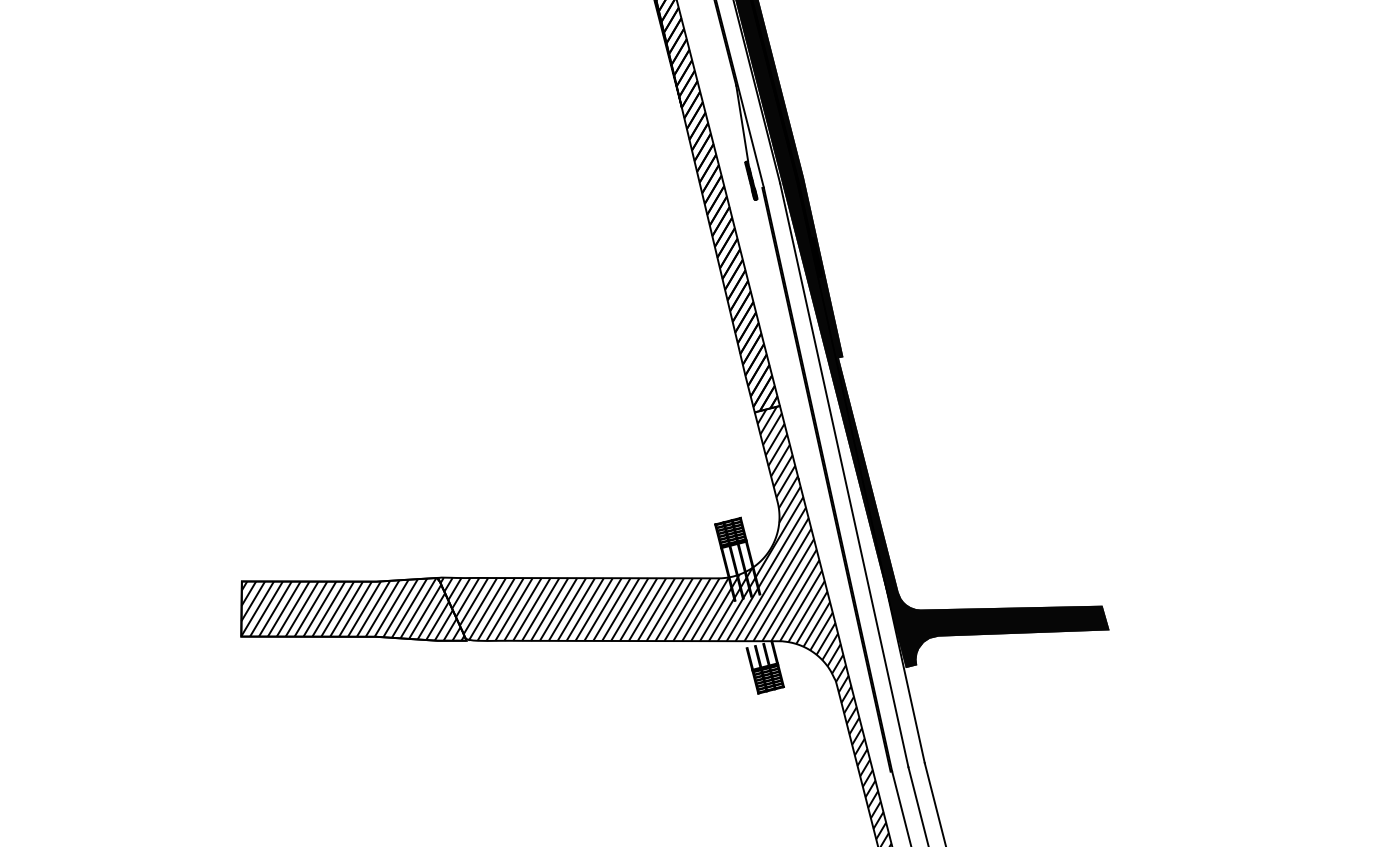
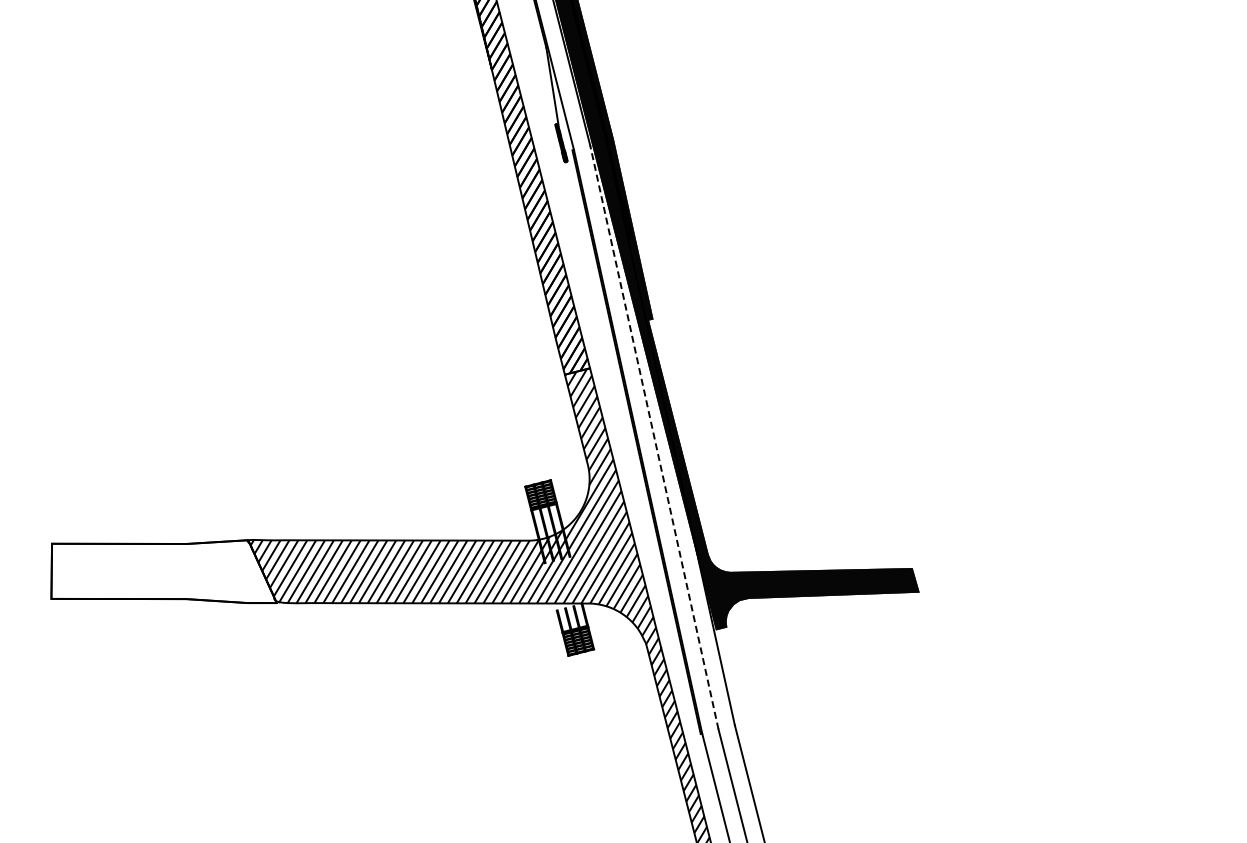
line: (844, 475) -> (654, 437), solid -> dashed
hatch: (352, 609) -> (162, 571), removed

